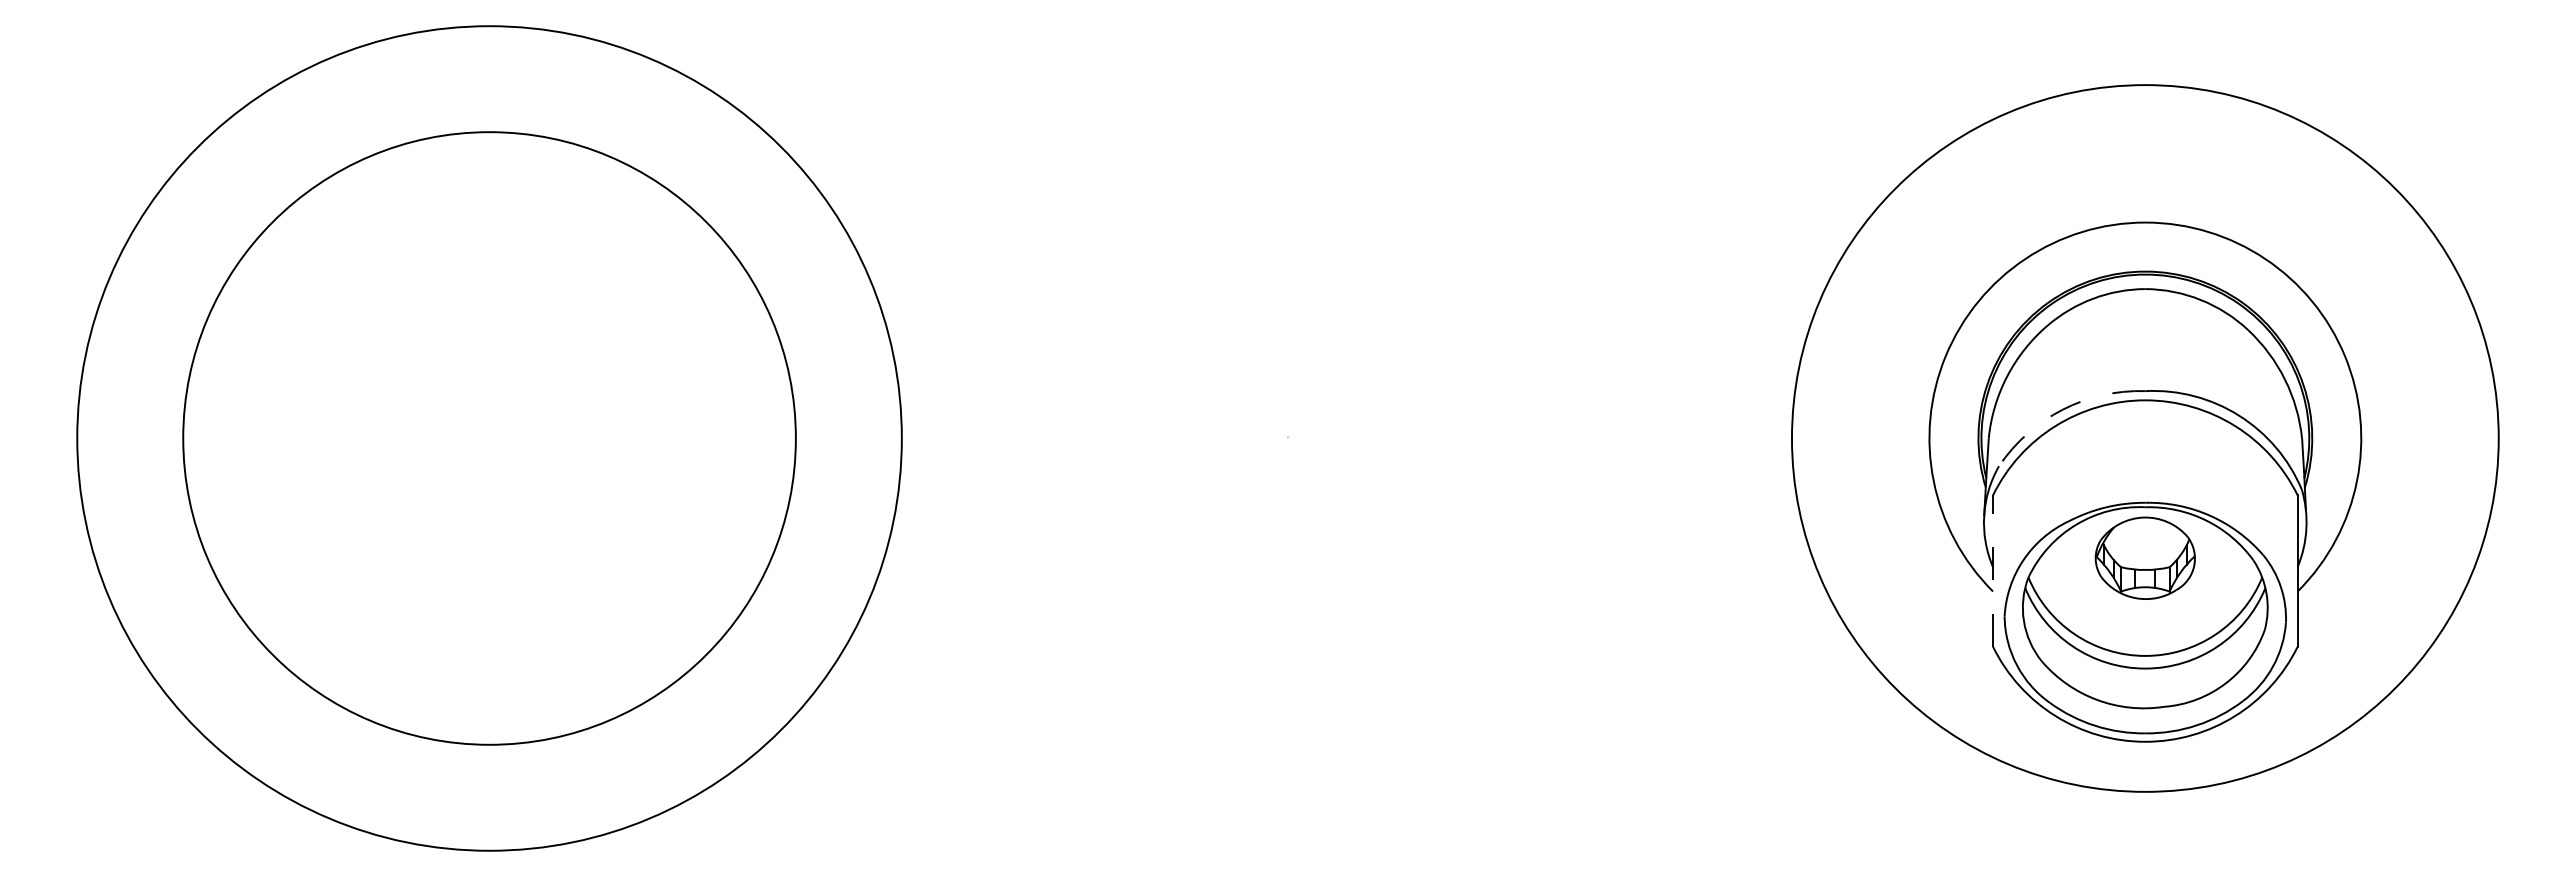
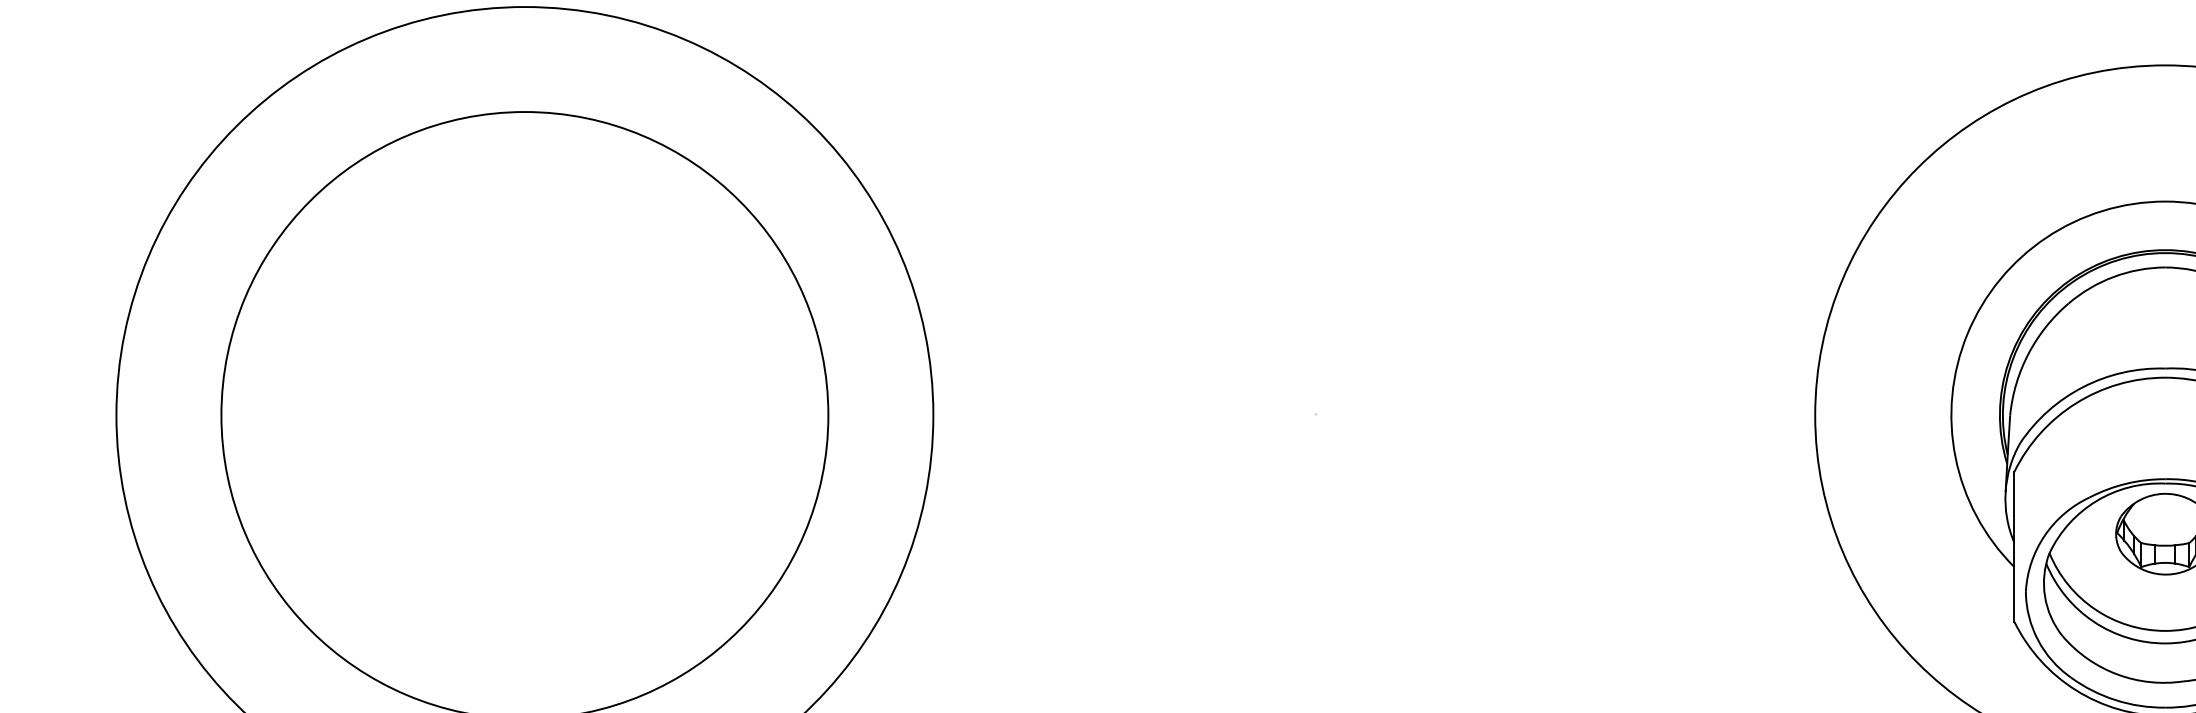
arc: (2062, 409) -> (2083, 386), dashed -> solid
line: (1993, 571) -> (2014, 547), dashed -> solid

